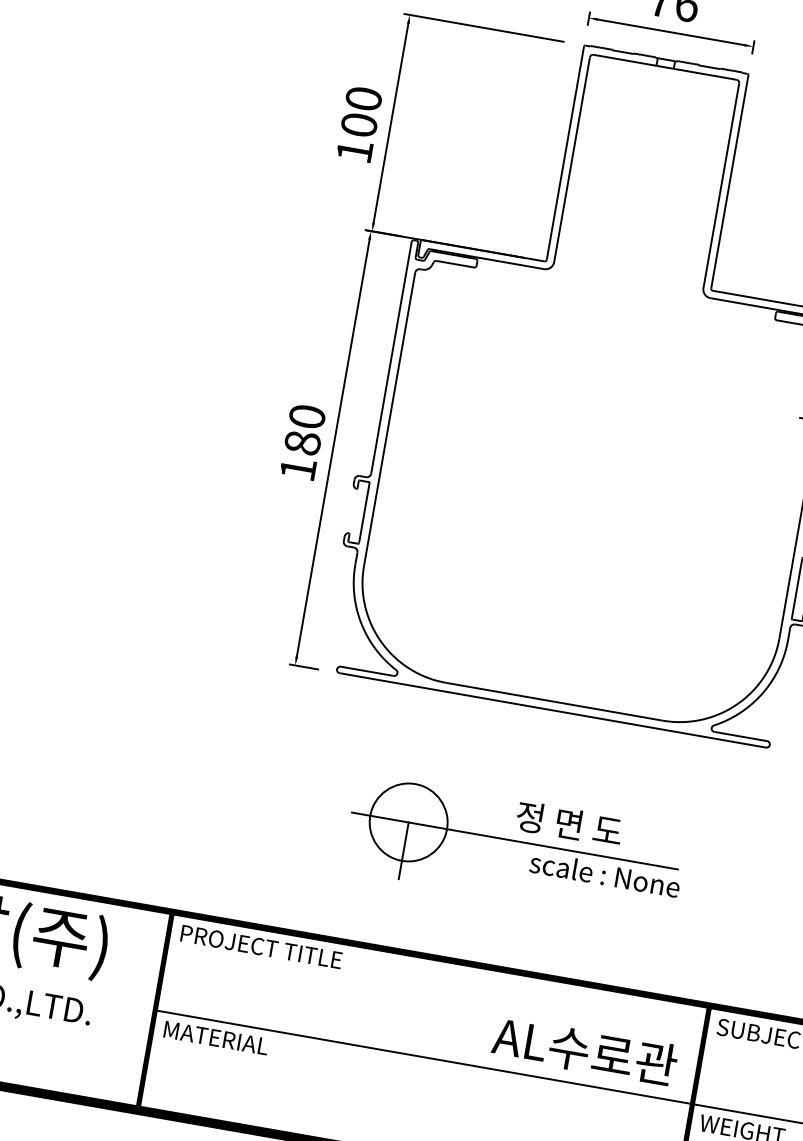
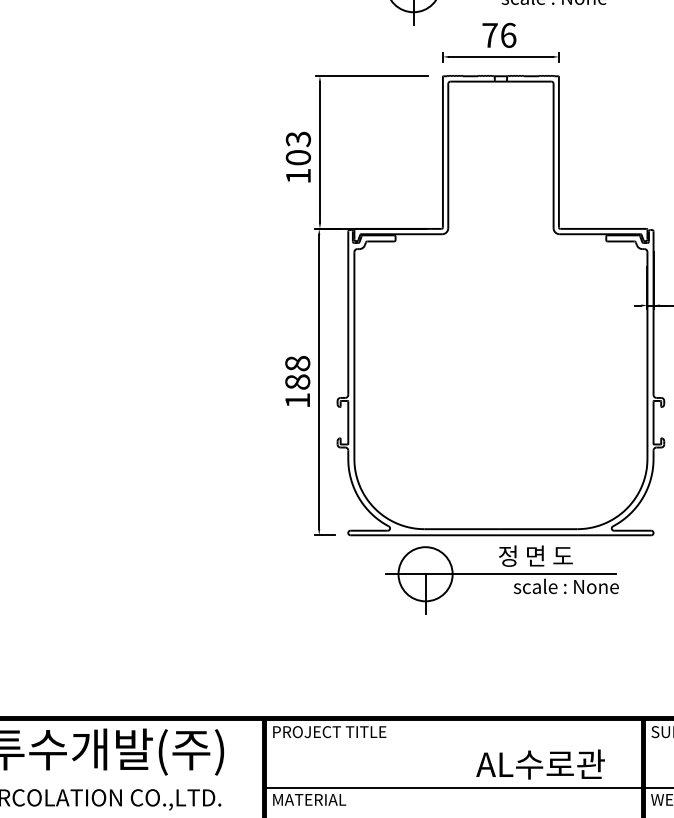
text: (363, 99) -> (298, 139), 100 -> 103
text: (308, 416) -> (298, 363), 180 -> 188
part: (514, 848) -> (501, 579), moved
text: (584, 1050) -> (540, 764), moved

